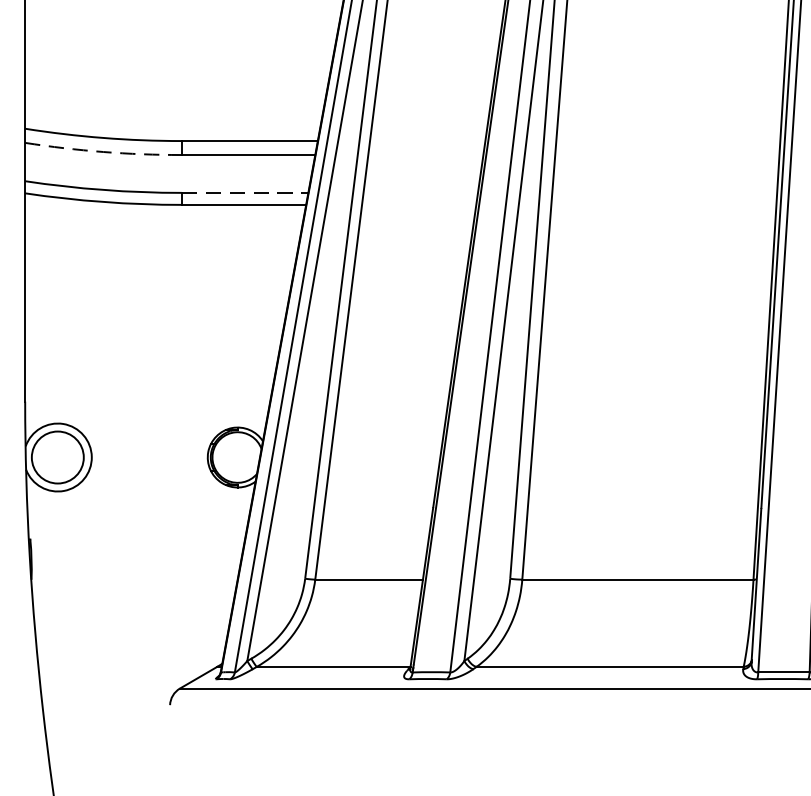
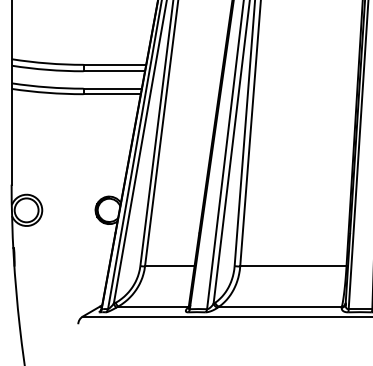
arc: (103, 151) -> (47, 69), dashed -> solid
line: (246, 192) -> (113, 88), dashed -> solid

